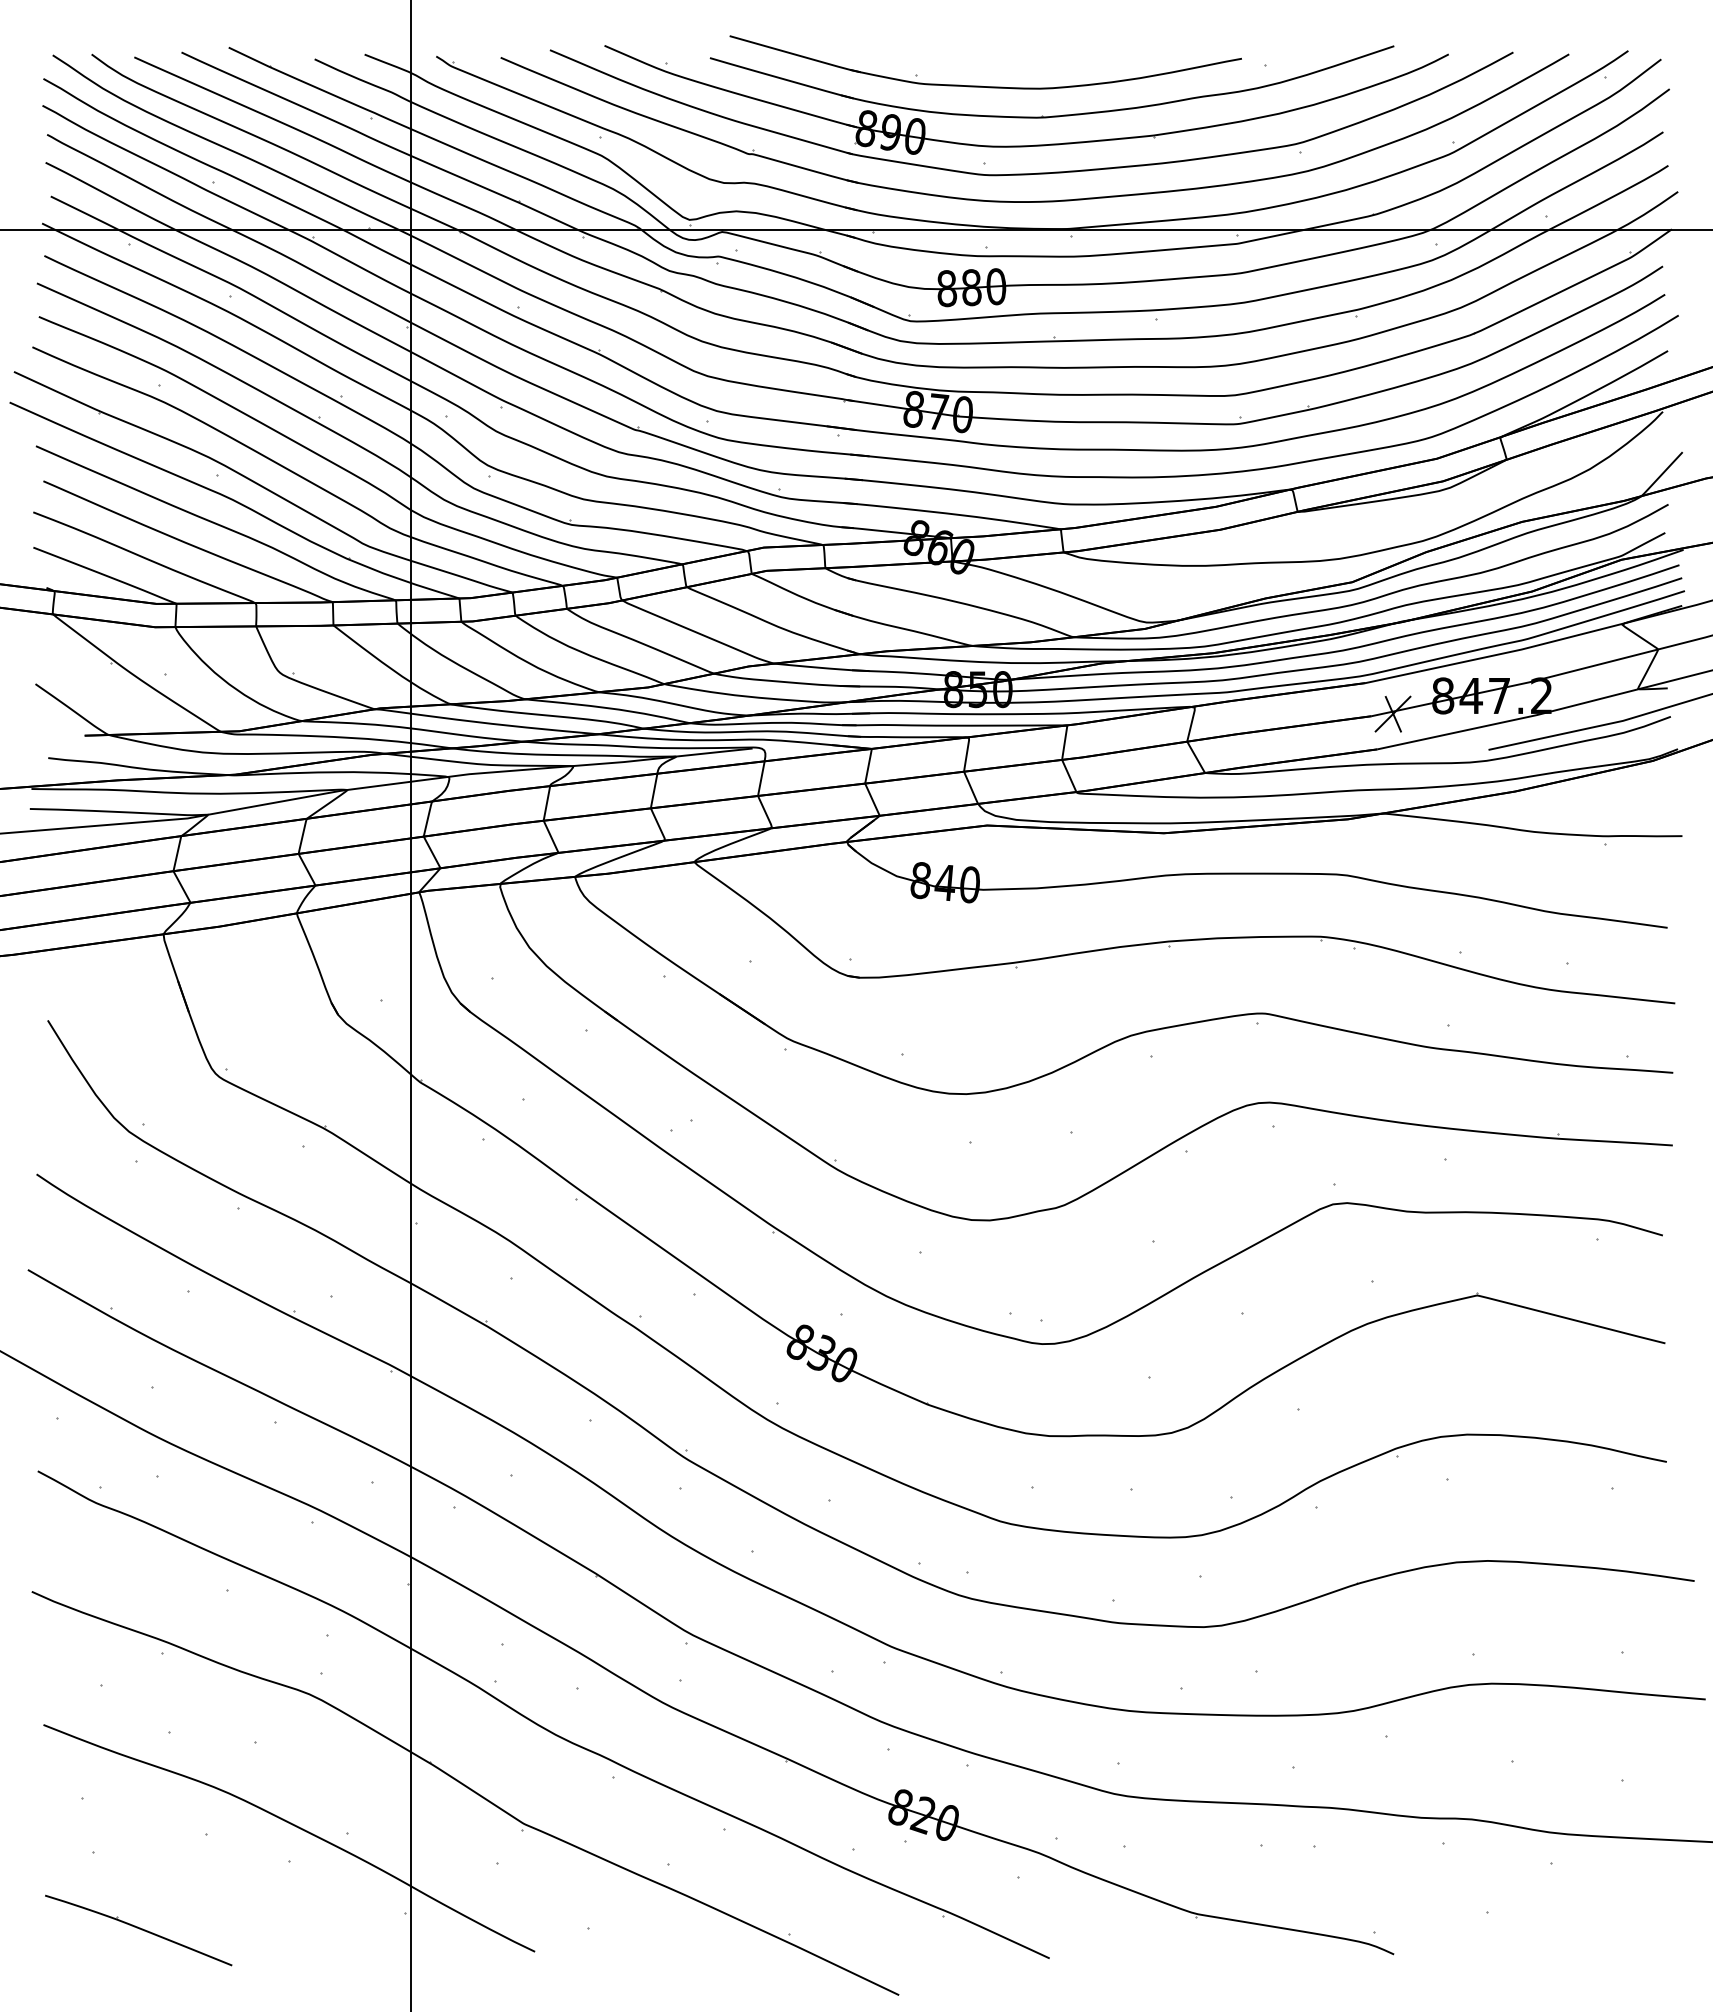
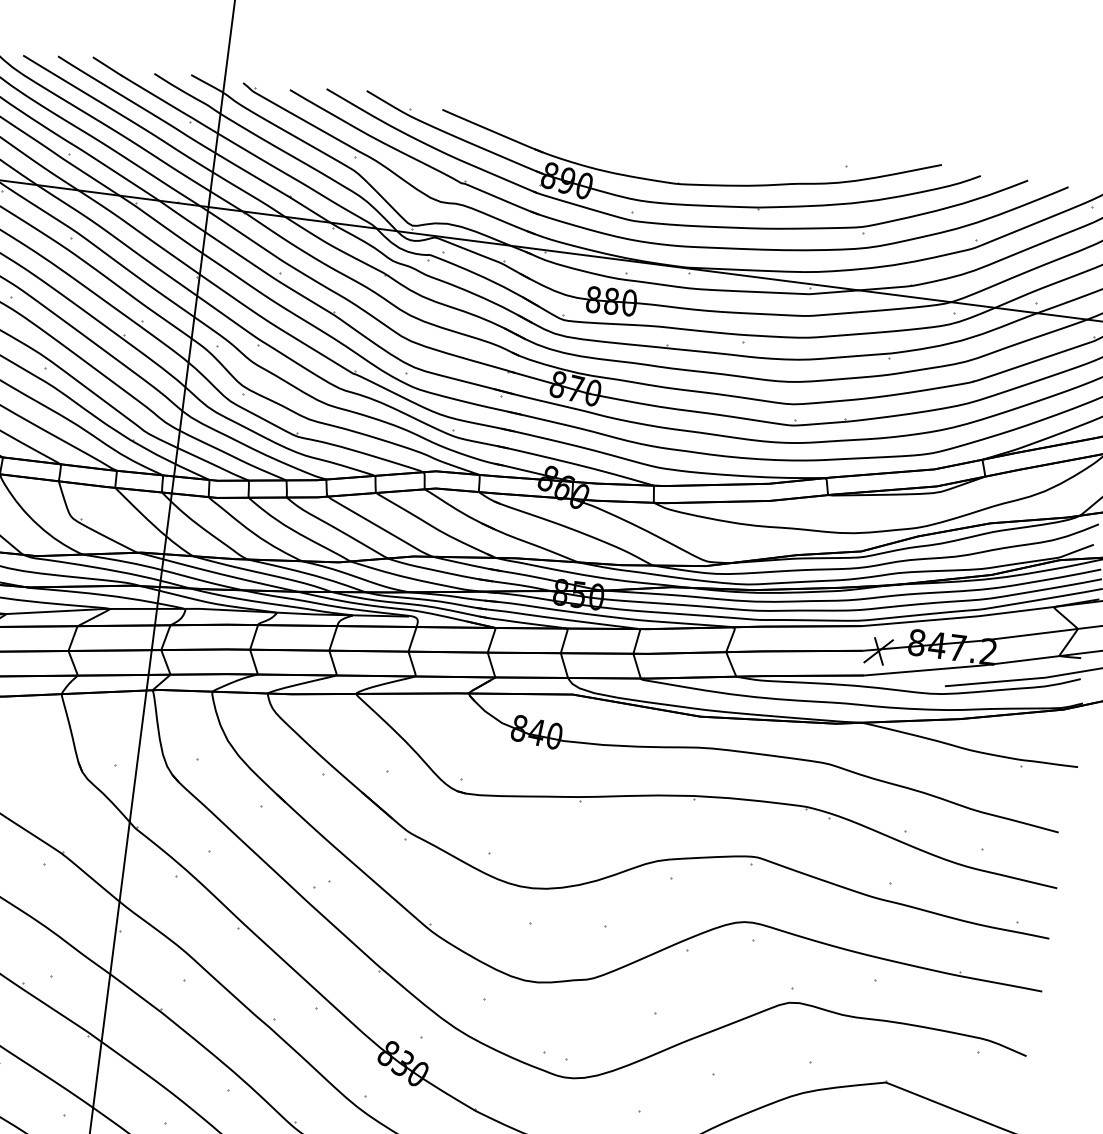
part: (981, 85) -> (637, 155), removed

